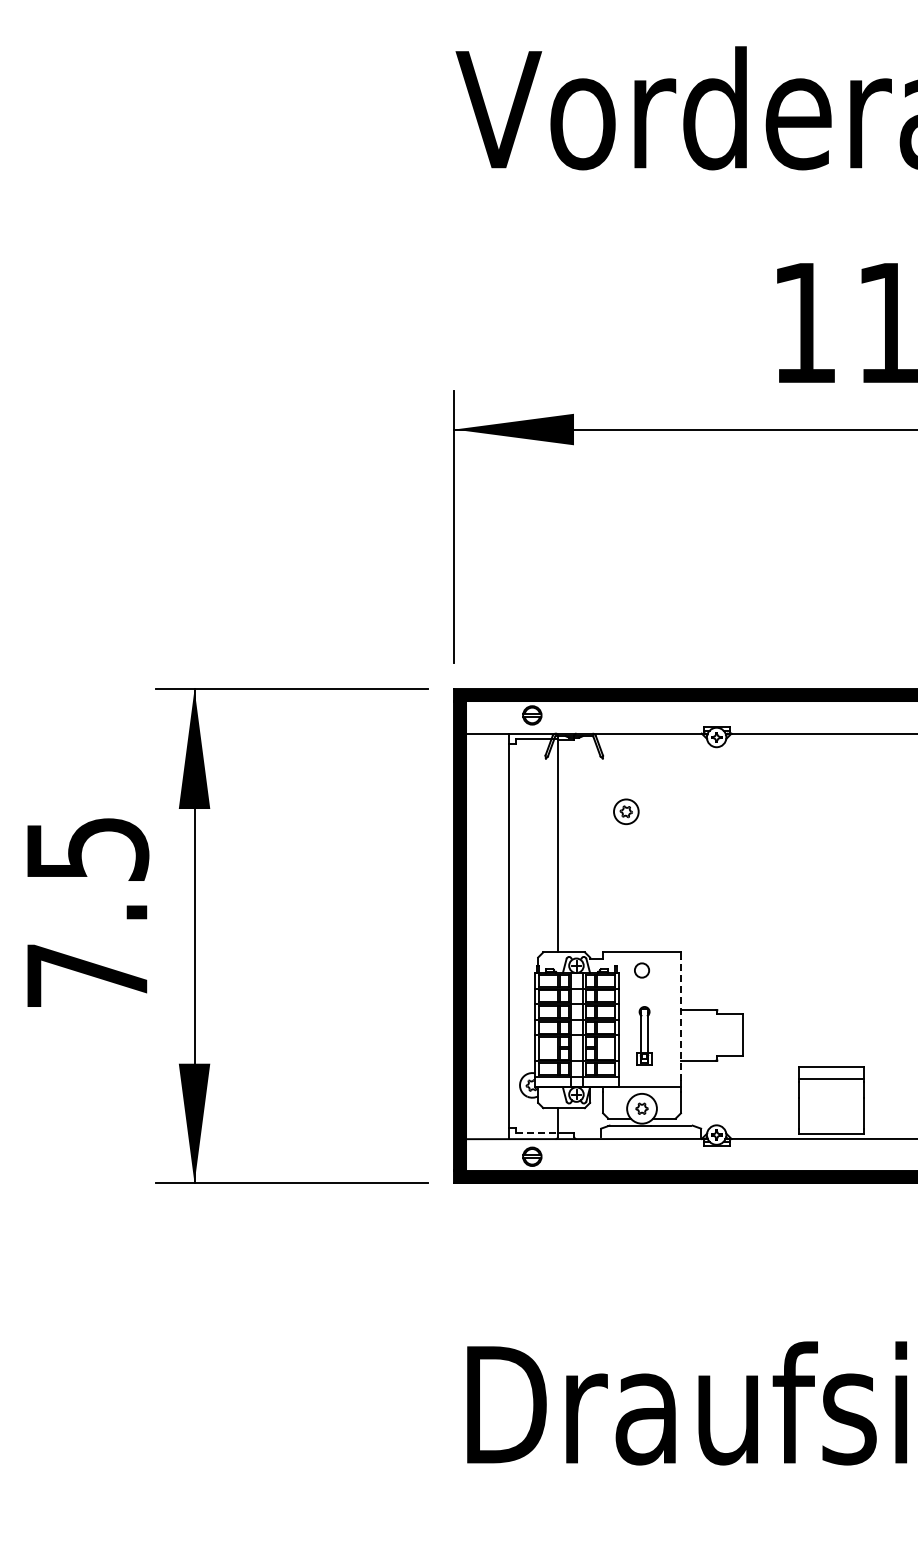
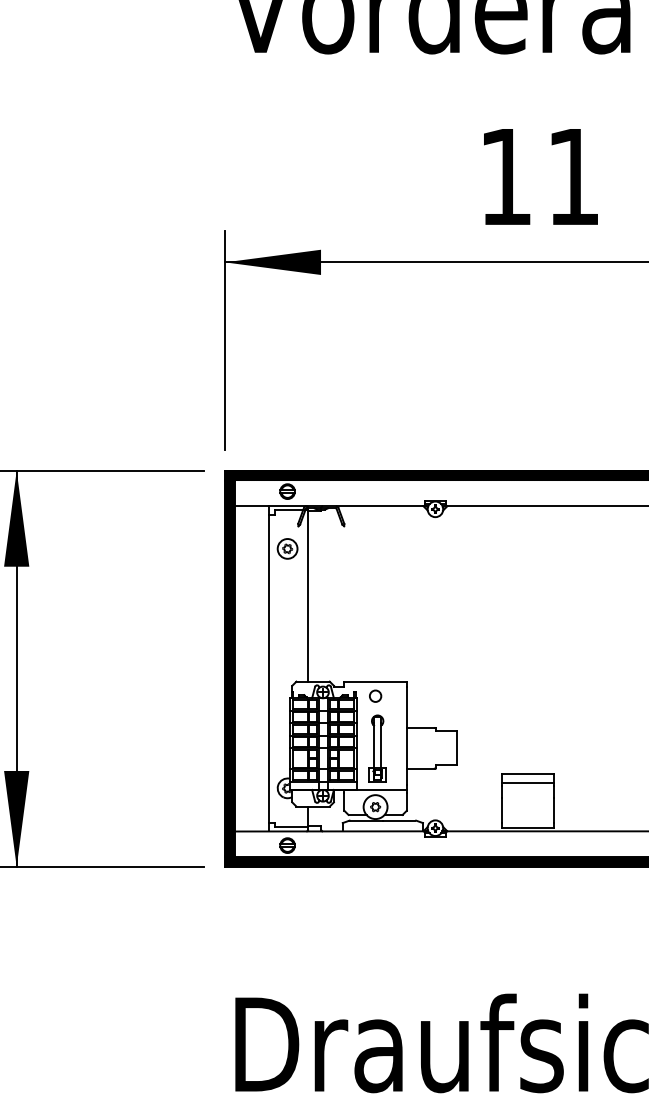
part: (626, 811) -> (287, 548), moved
line: (680, 1019) -> (406, 735), dashed -> solid
part: (644, 1035) -> (377, 748), size x1.43
line: (536, 1133) -> (290, 826), dashed -> solid

